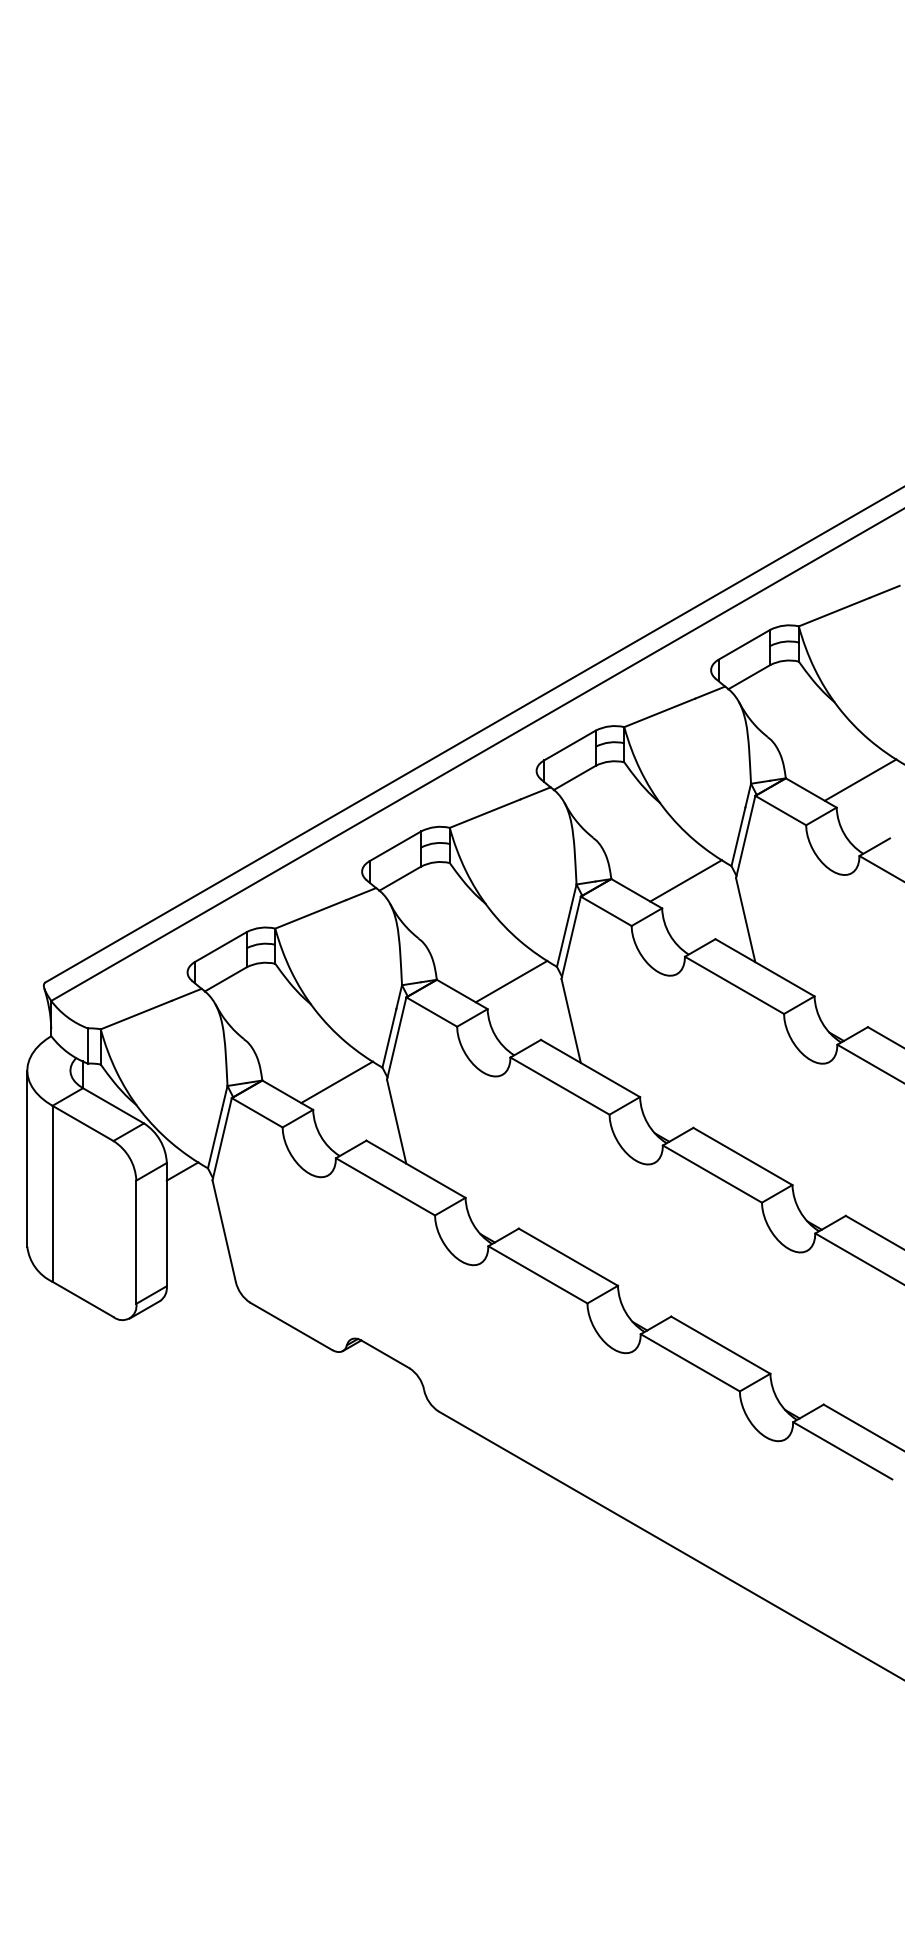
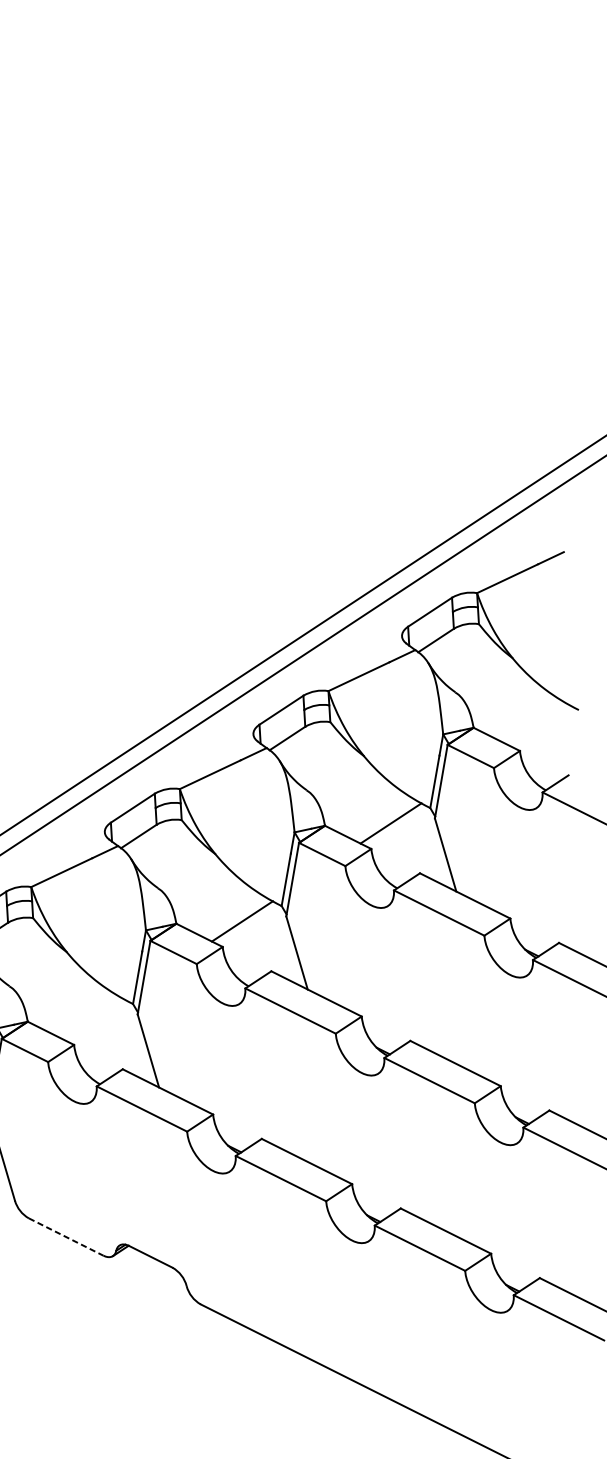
line: (860, 779) -> (539, 724), removed
line: (337, 1082) -> (94, 1019), removed
line: (291, 1326) -> (66, 1237), solid -> dashed

